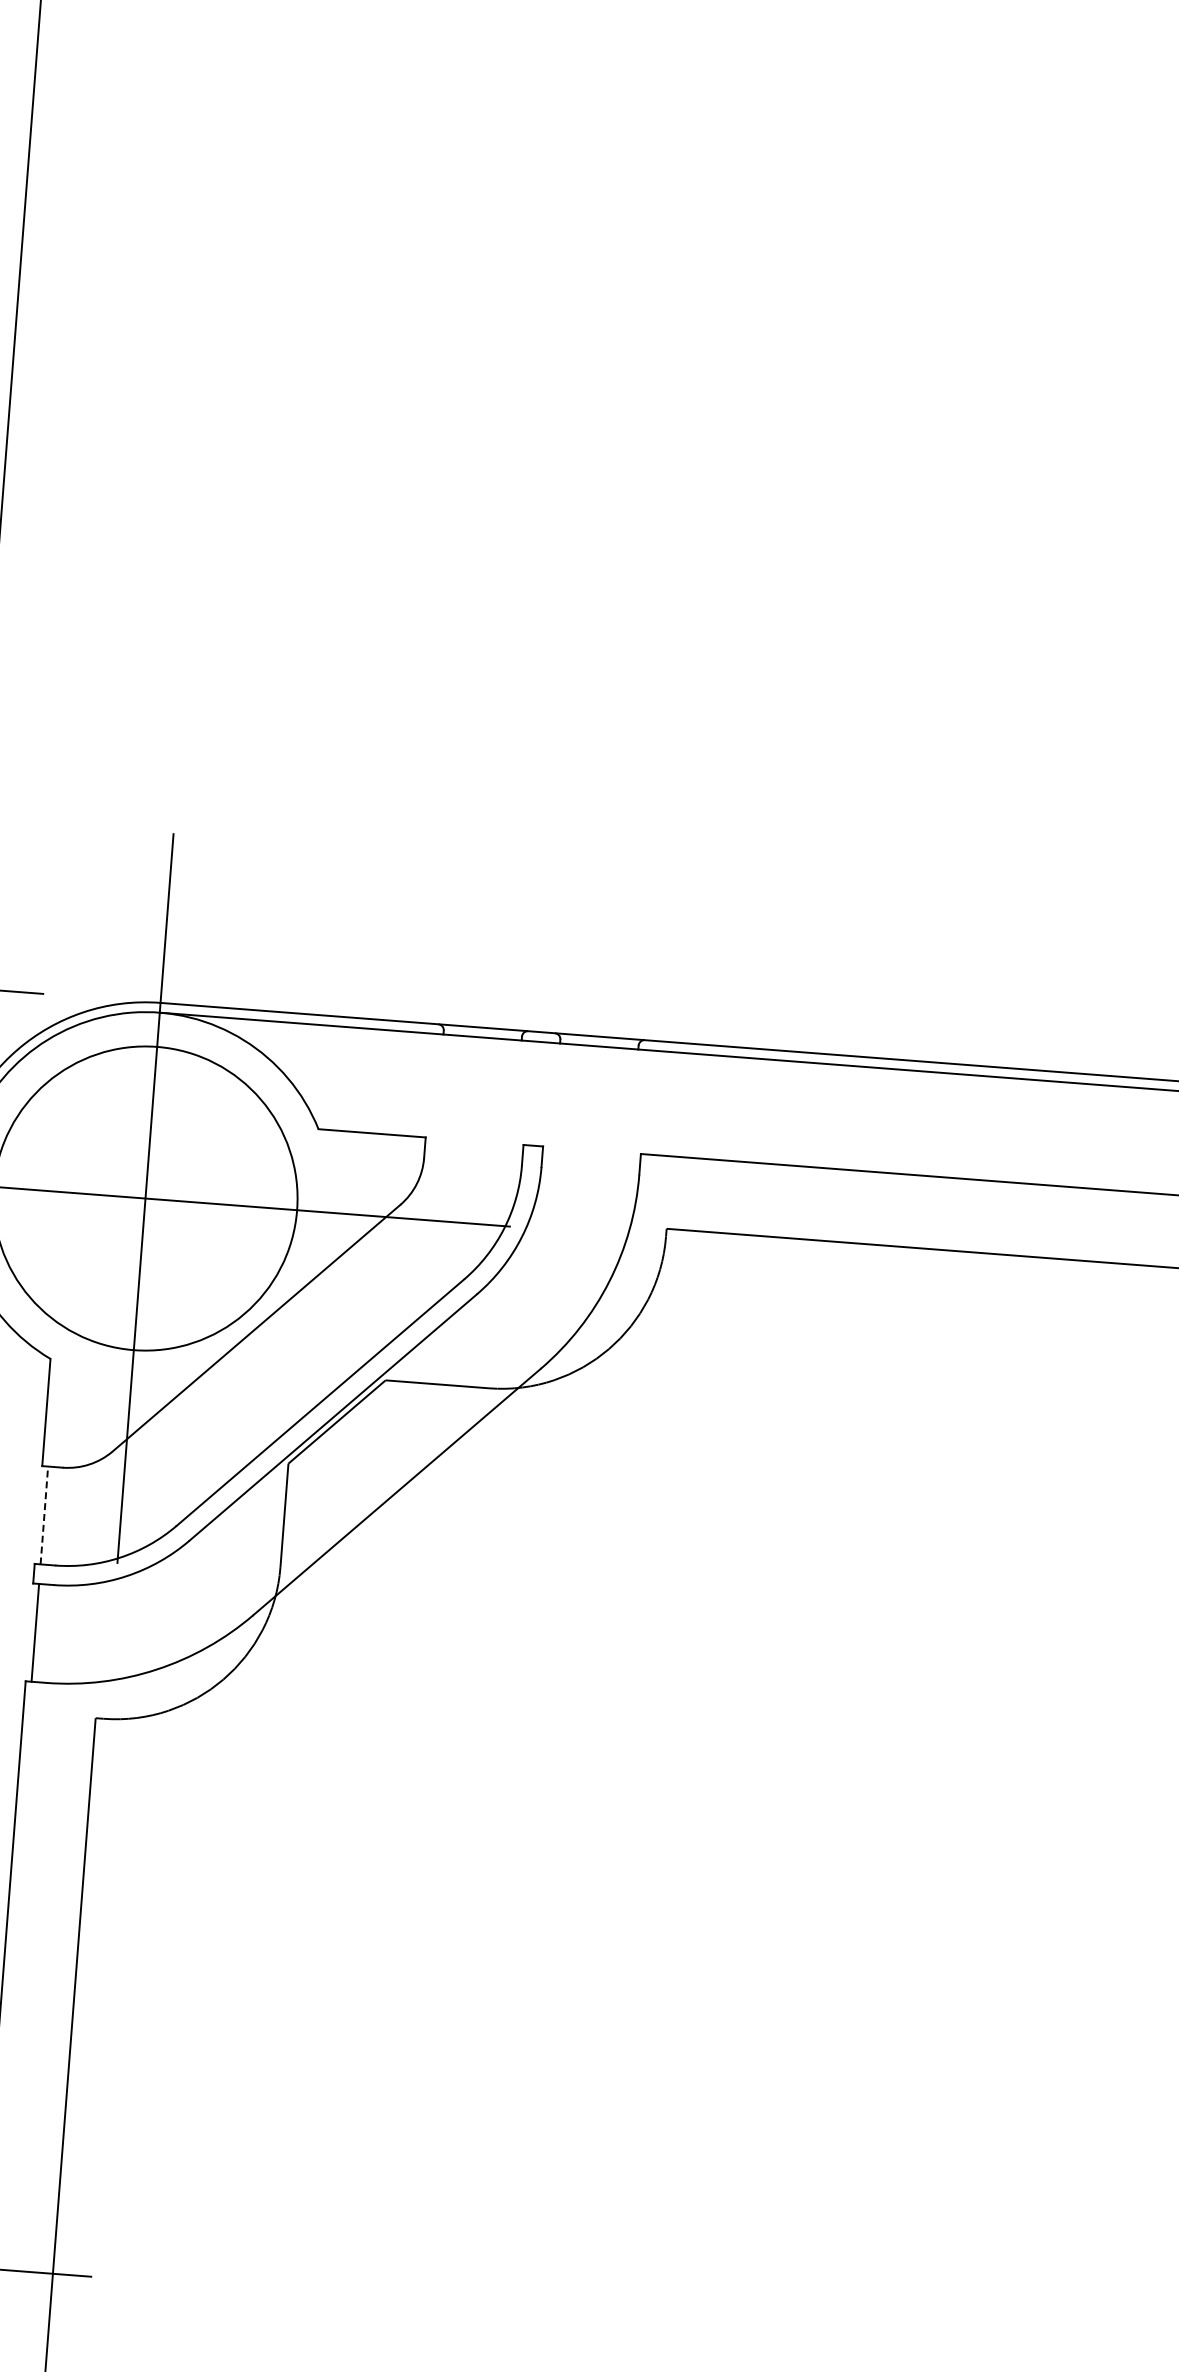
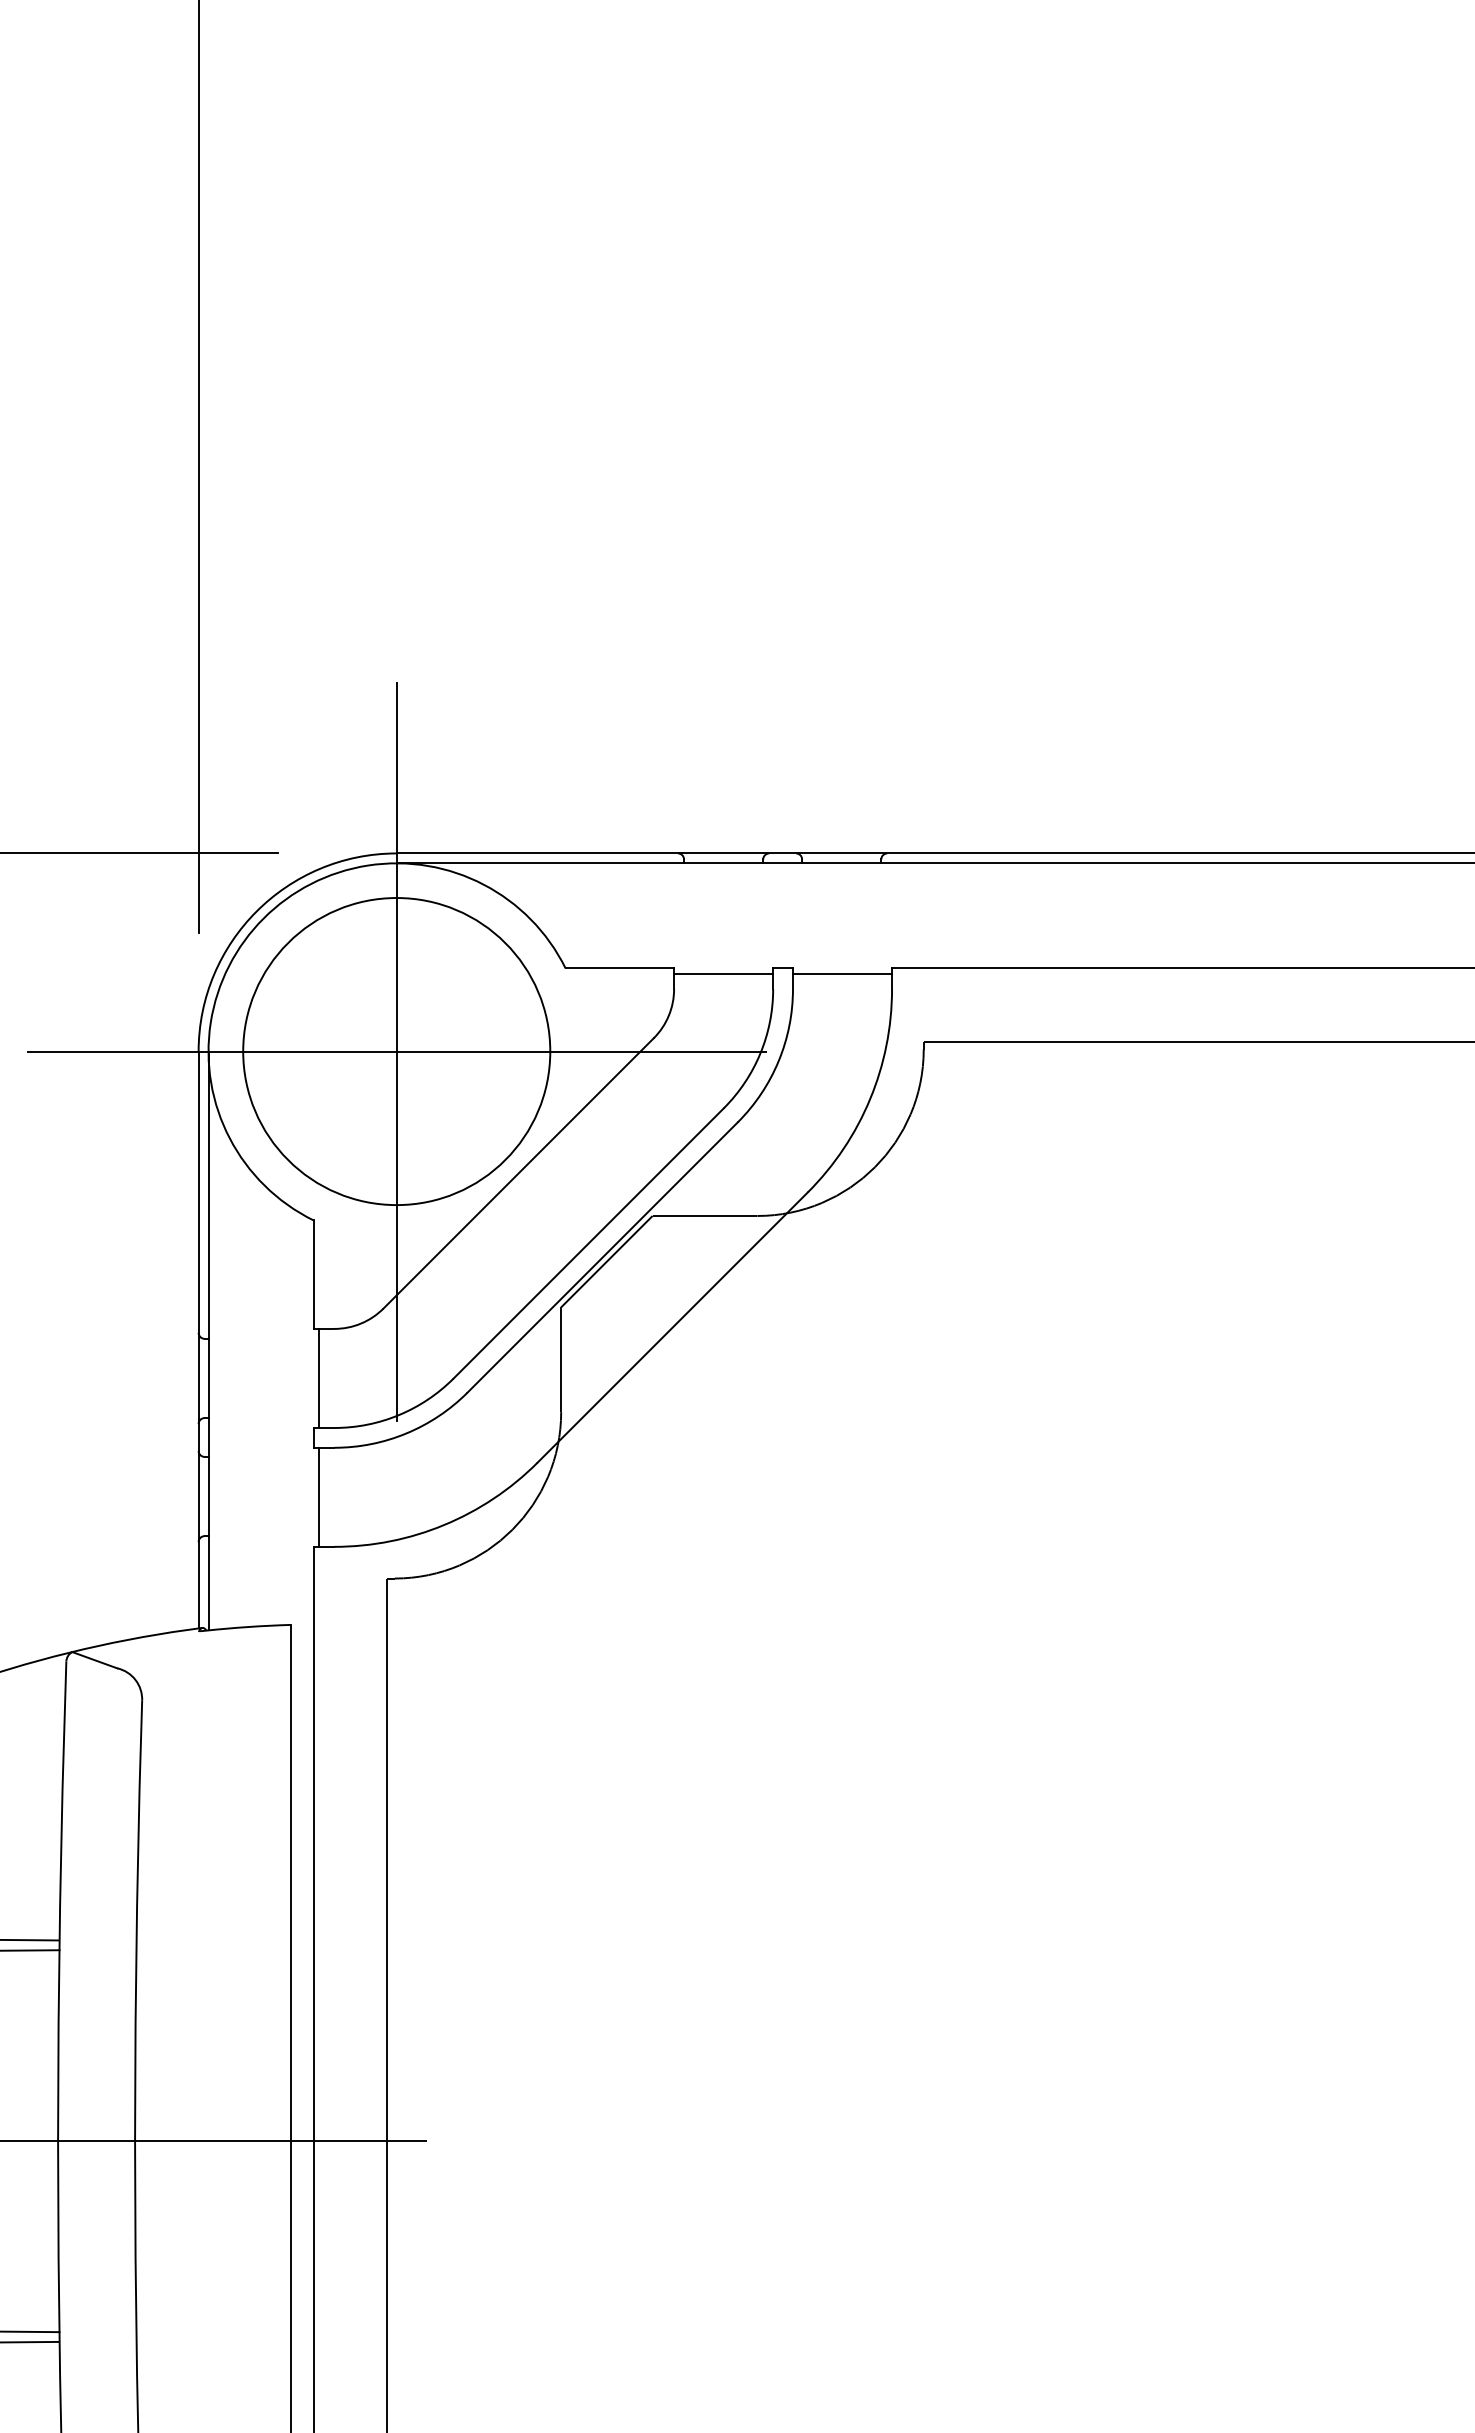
line: (474, 1147) -> (723, 974), added
line: (591, 1156) -> (842, 974), added
line: (44, 1515) -> (319, 1378), dashed -> solid

